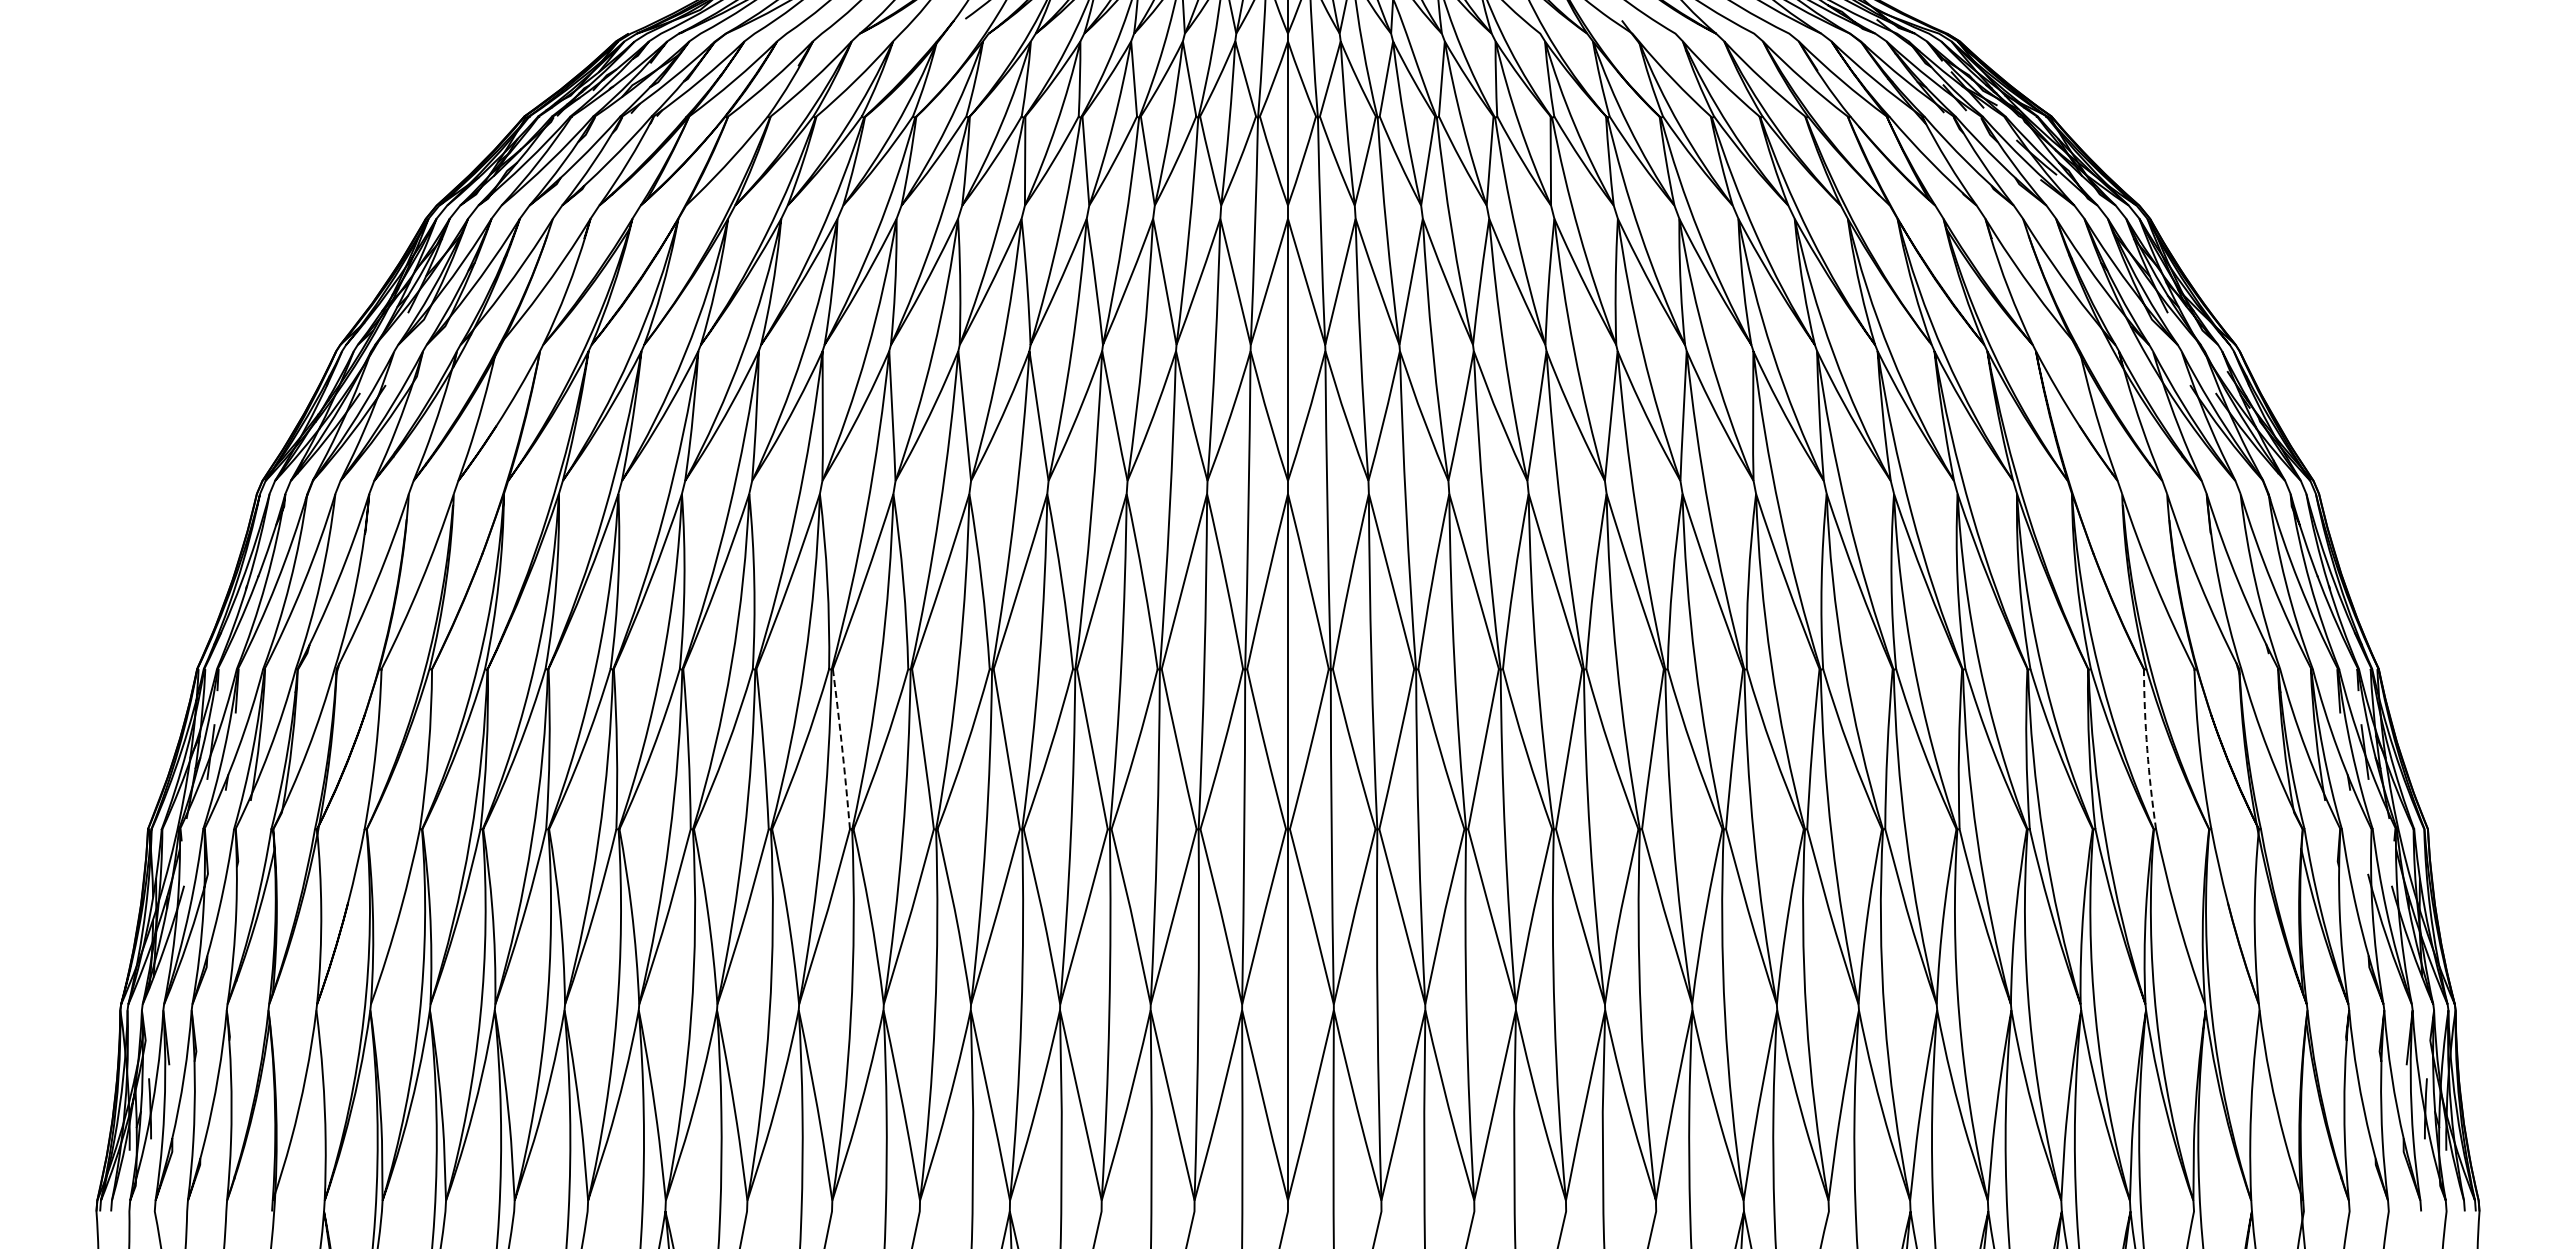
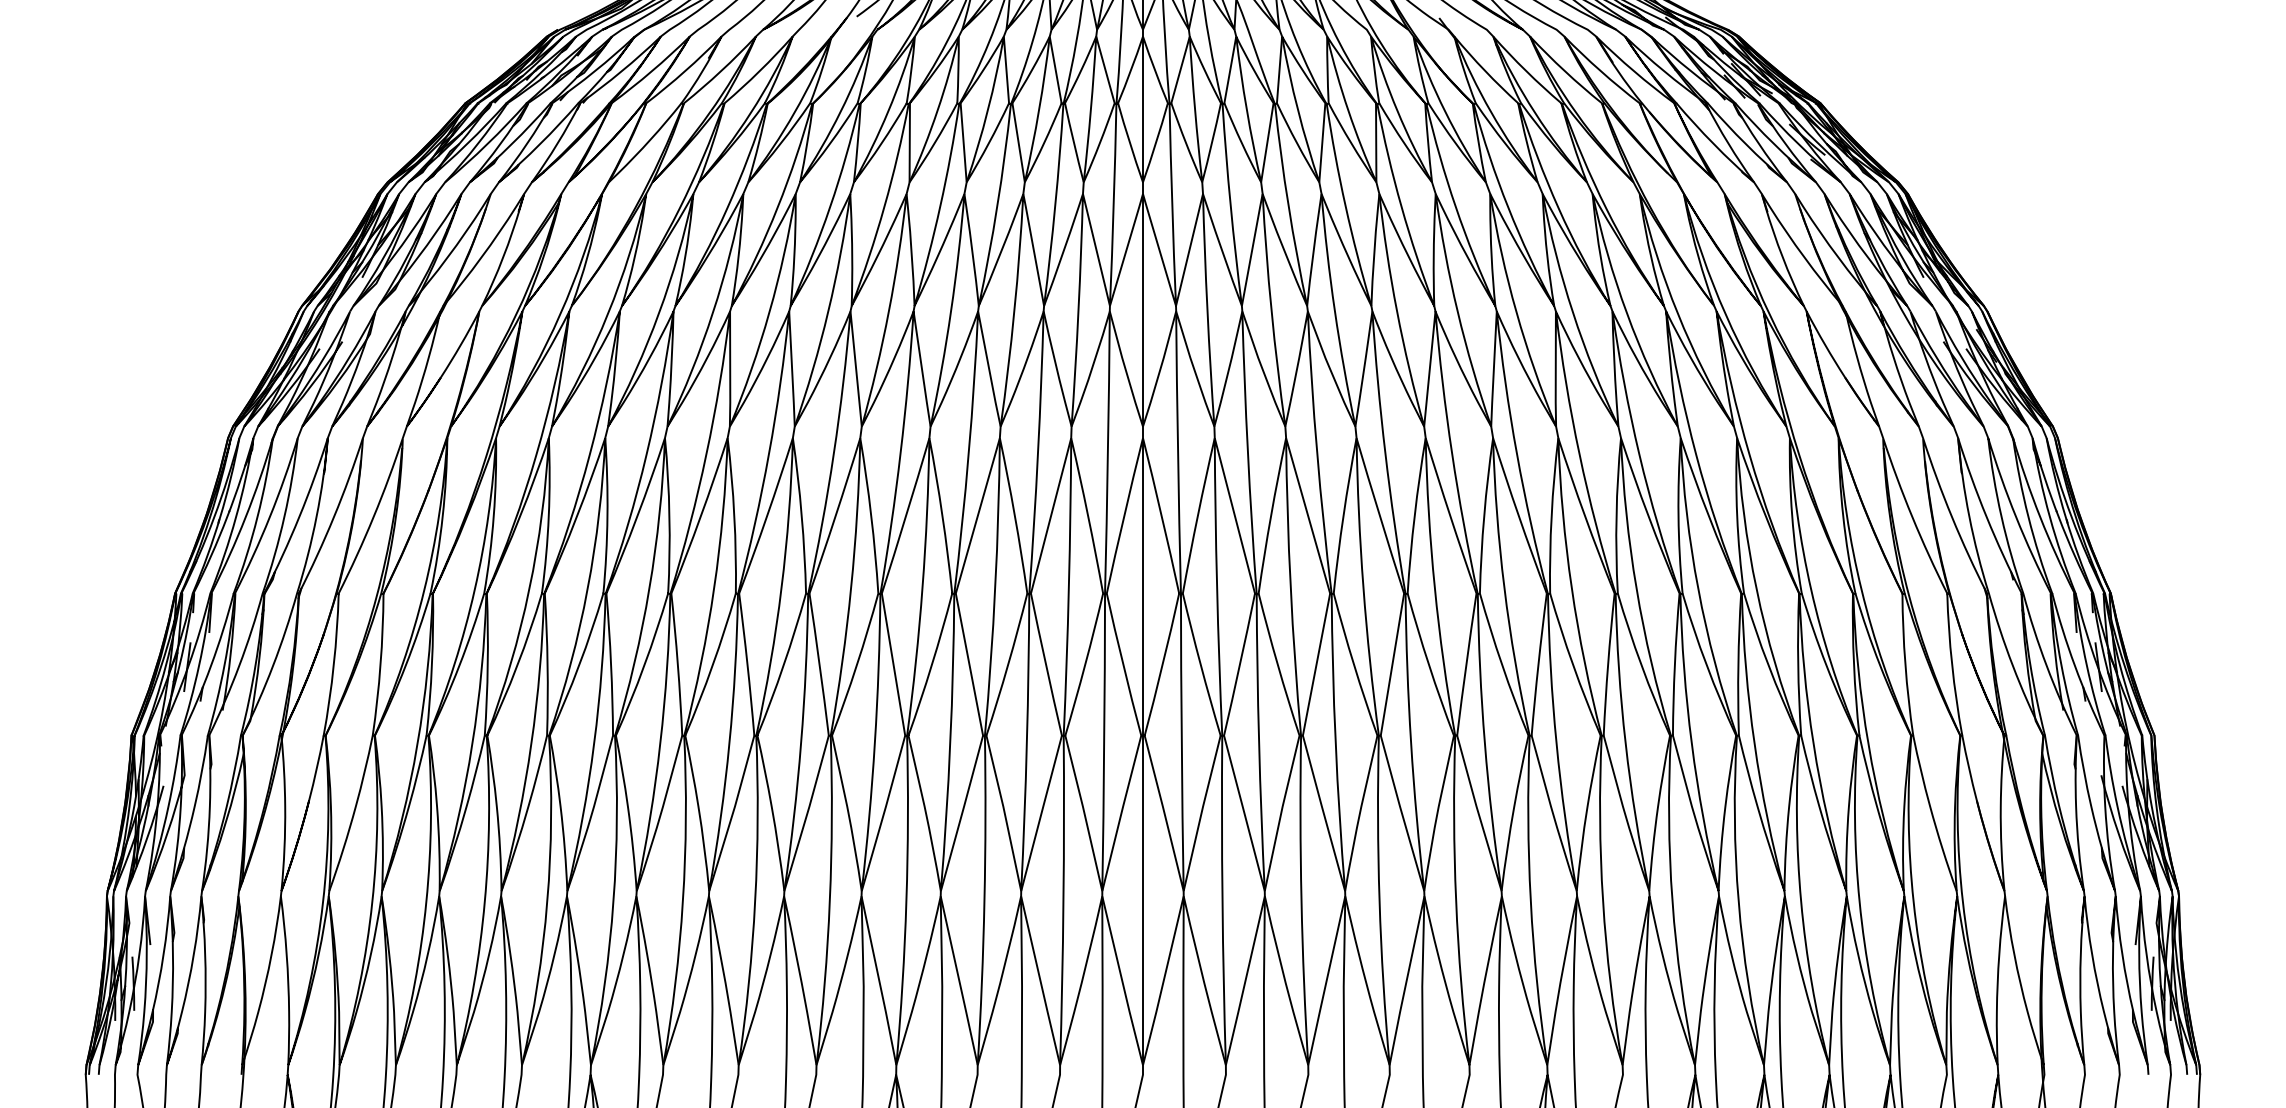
arc: (842, 749) -> (747, 664), dashed -> solid
arc: (2147, 749) -> (1905, 664), dashed -> solid

